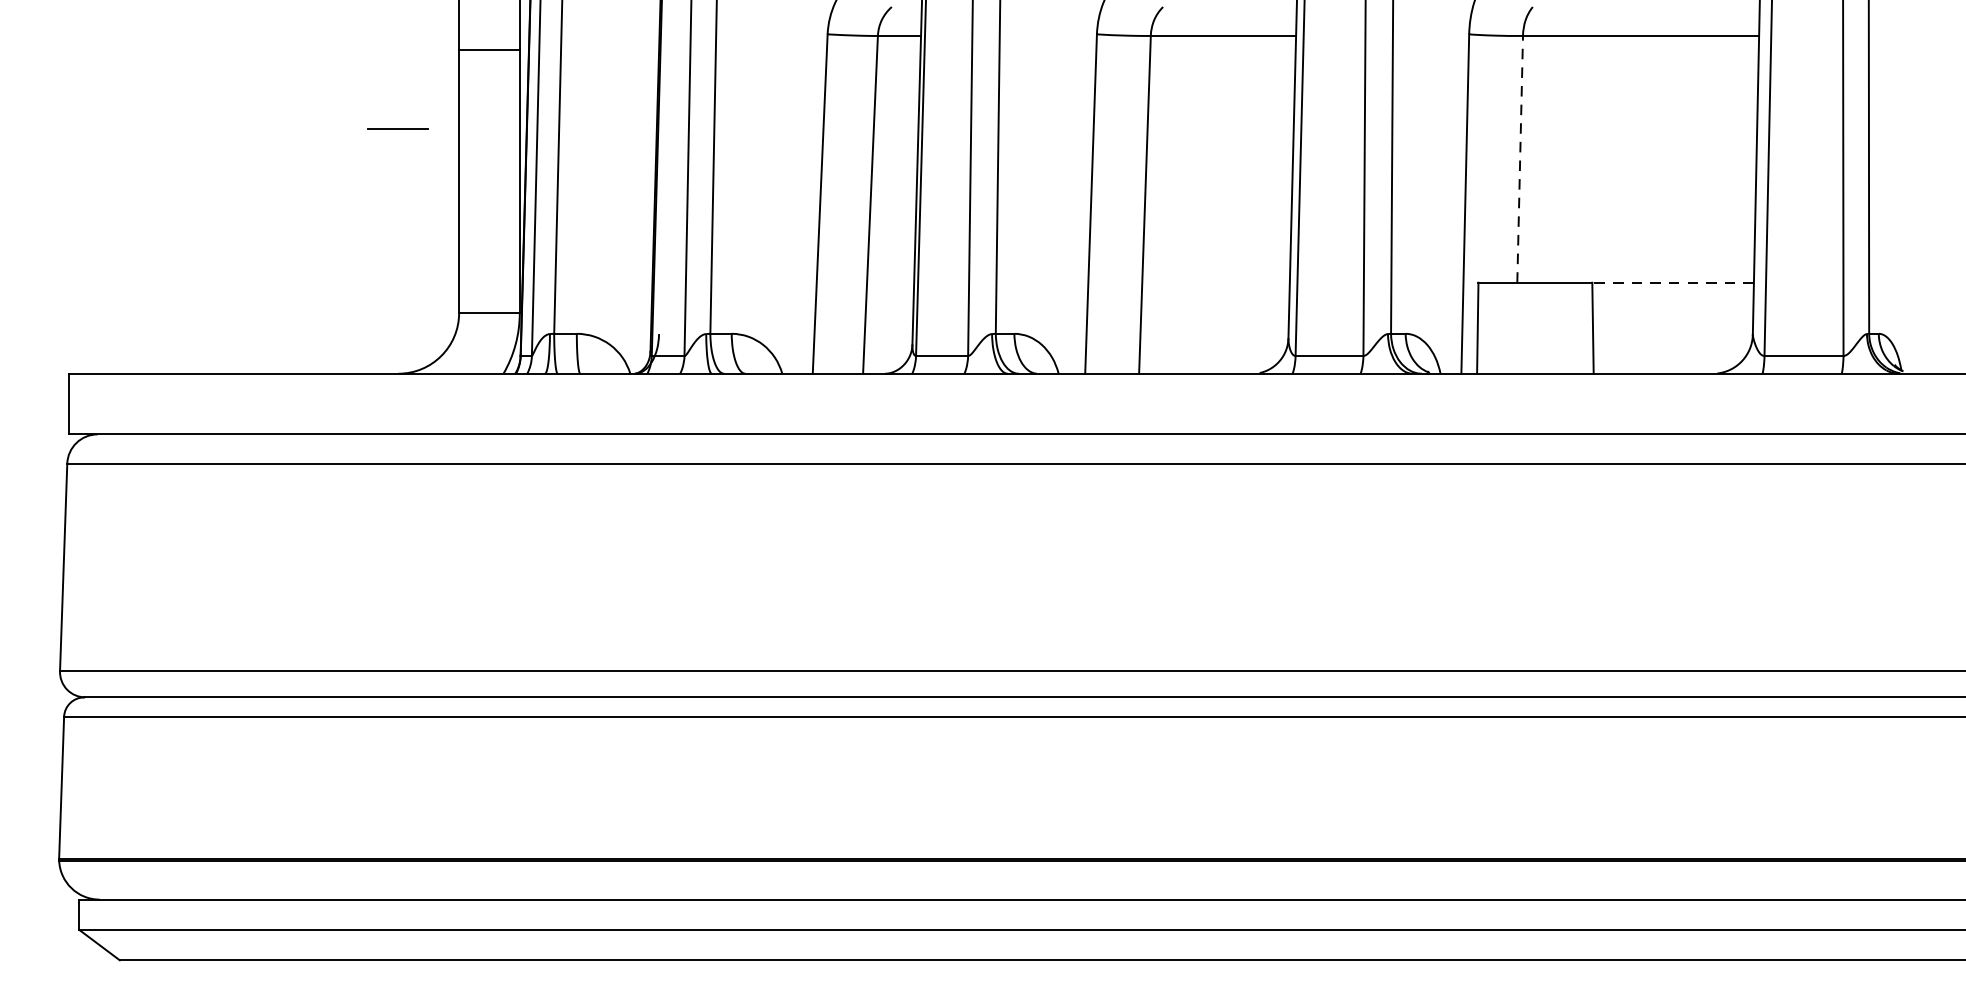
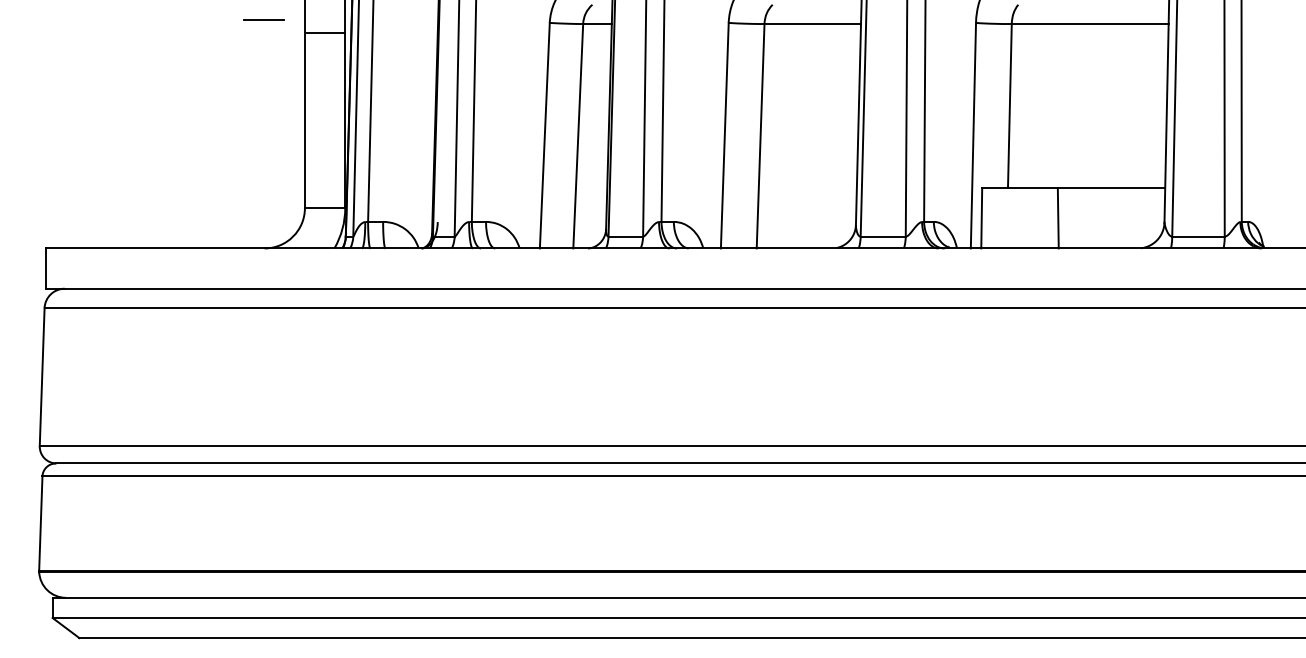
line: (396, 128) -> (263, 19), moved
line: (1519, 158) -> (1009, 105), dashed -> solid
line: (1673, 282) -> (1111, 187), dashed -> solid

